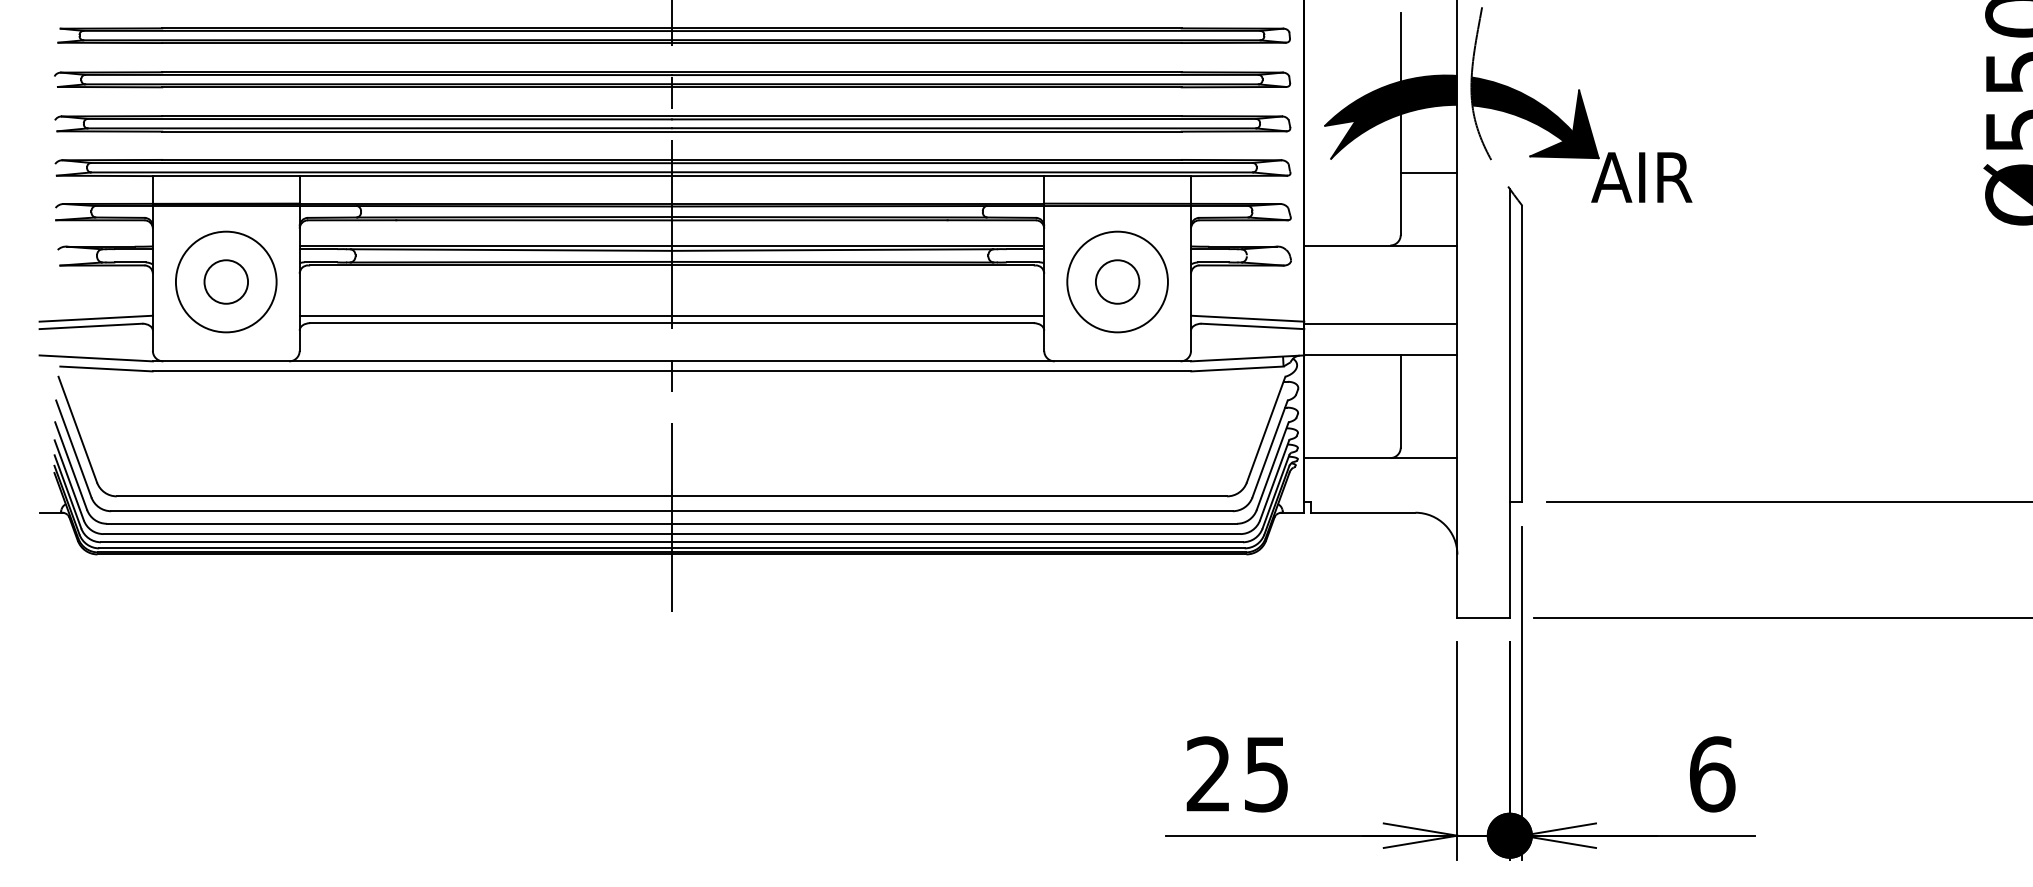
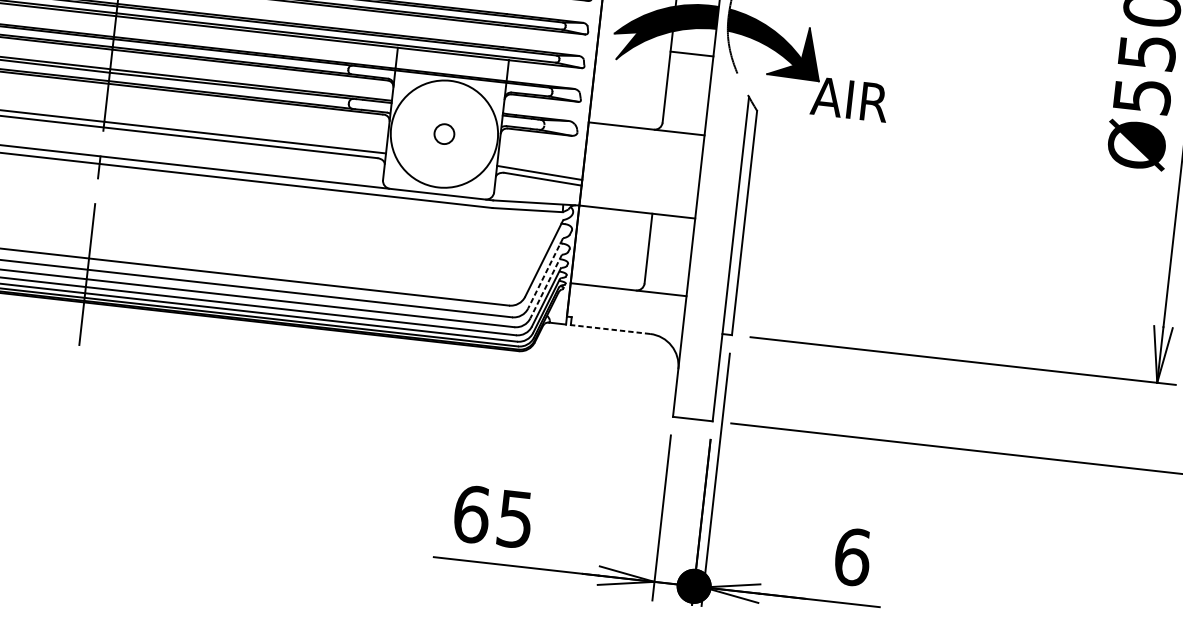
line: (1428, 173) -> (691, 54), moved
circle: (1117, 281) -> (444, 133), size x0.6
circle: (1117, 281) -> (444, 133), size x1.4
line: (1380, 324) -> (639, 188), removed
line: (1270, 448) -> (545, 273), solid -> dashed
line: (1272, 466) -> (545, 286), solid -> dashed
line: (1362, 512) -> (610, 329), solid -> dashed
text: (1209, 774) -> (472, 514), 25 -> 65

